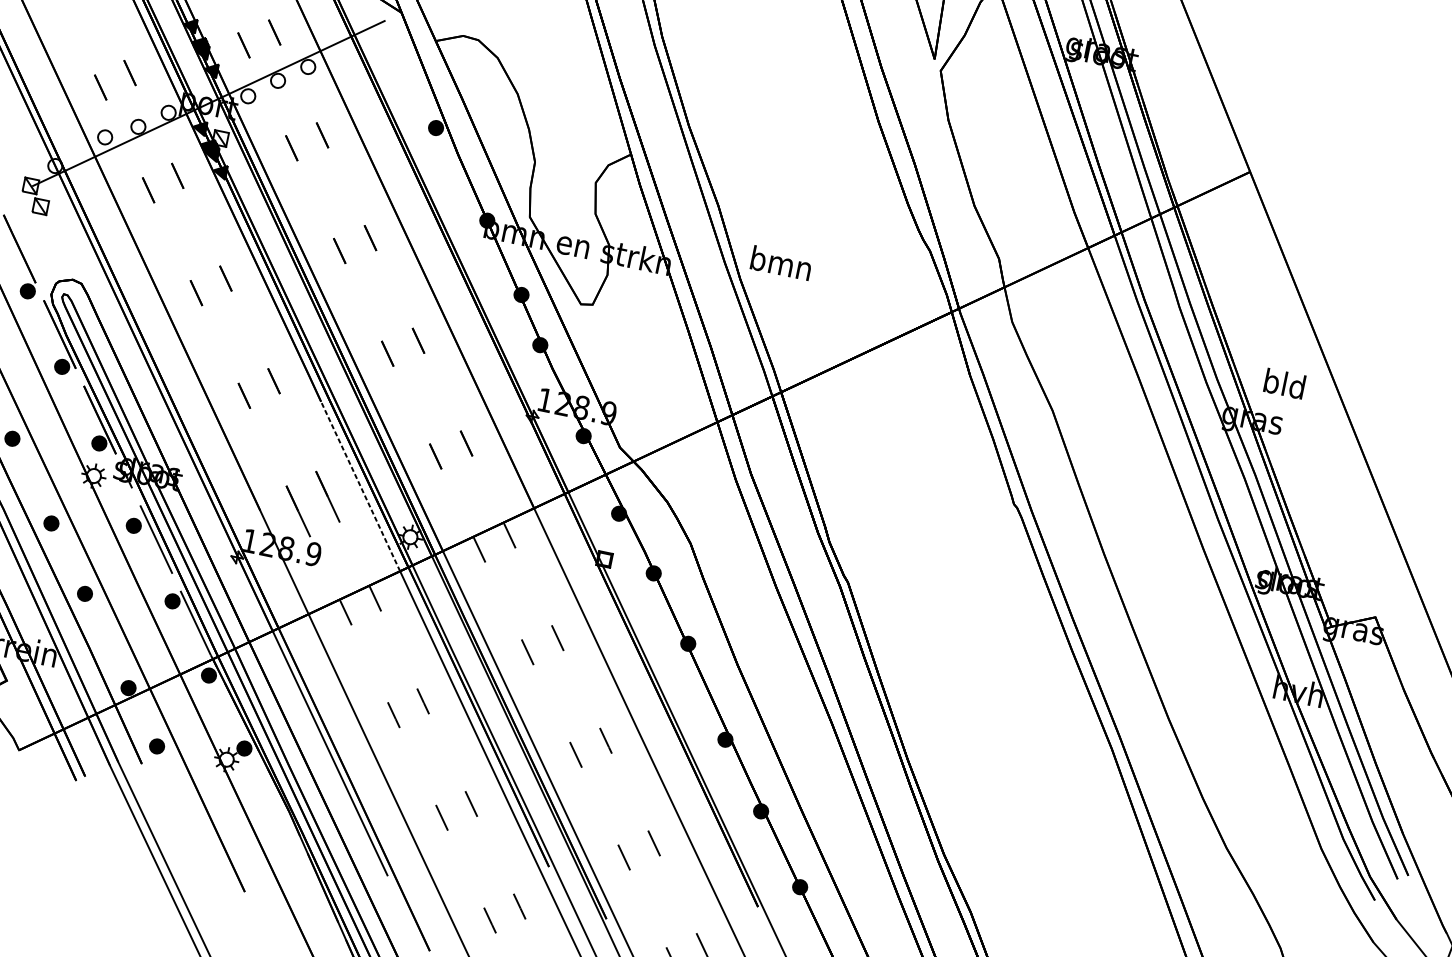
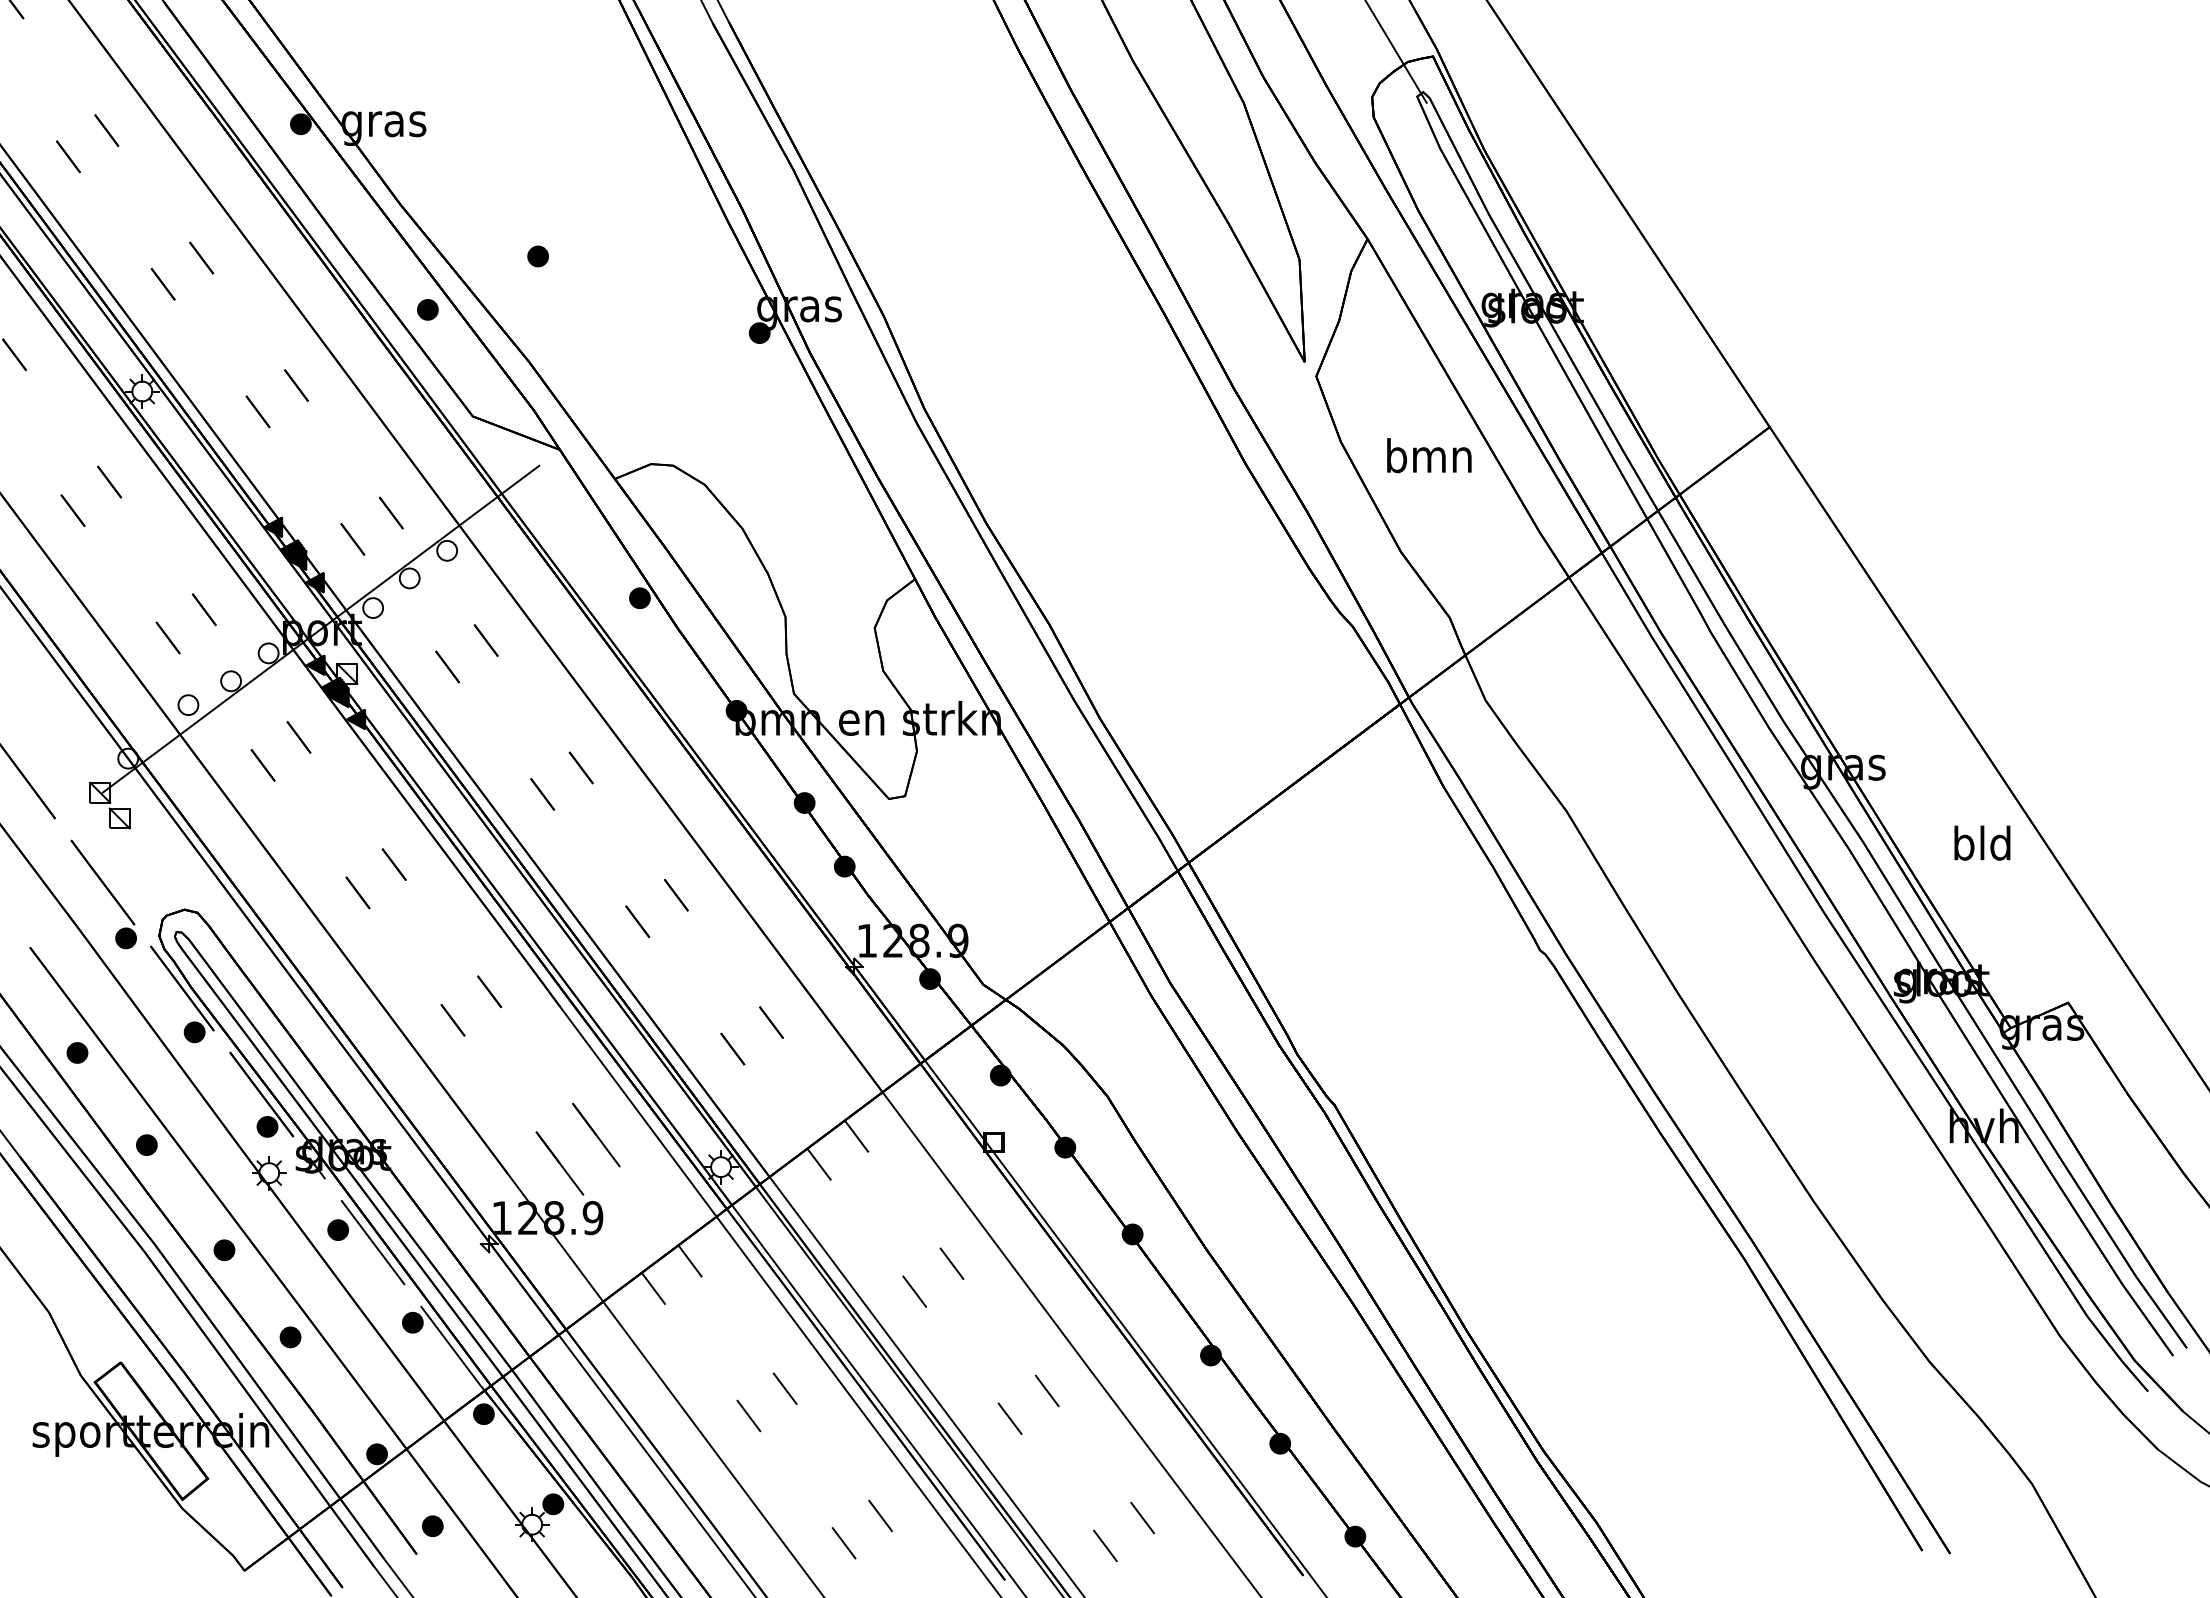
text: (781, 263) -> (1429, 455), moved
text: (1284, 383) -> (1982, 842), moved
line: (360, 486) -> (637, 1111), dashed -> solid

